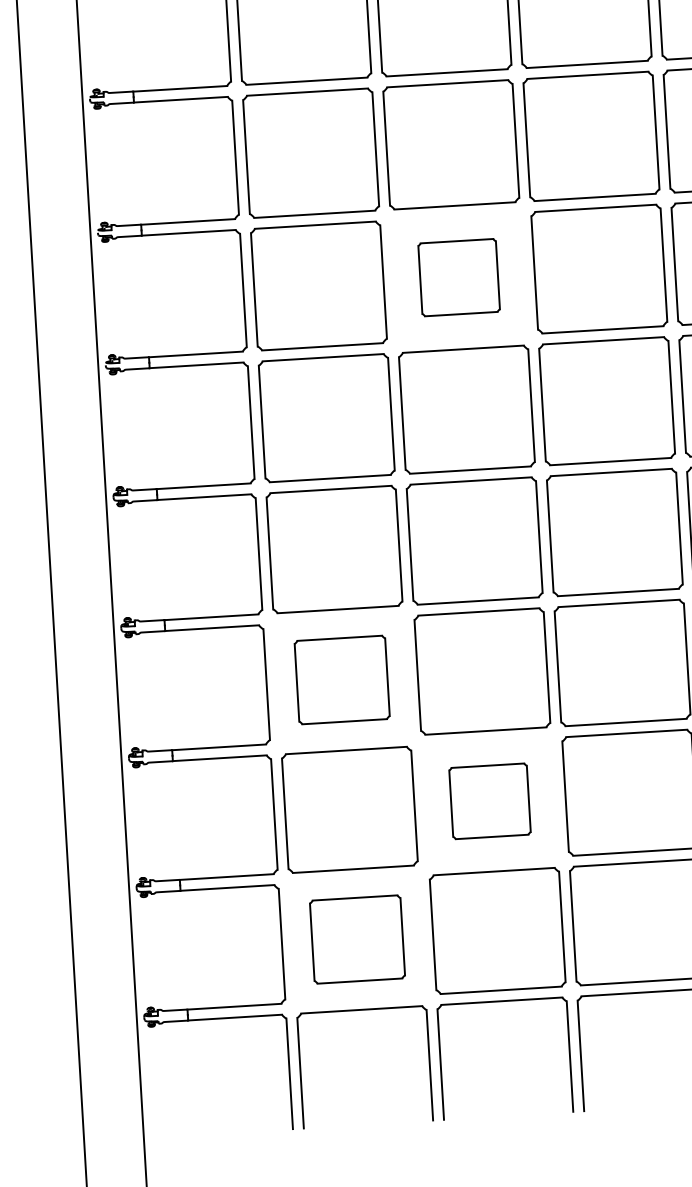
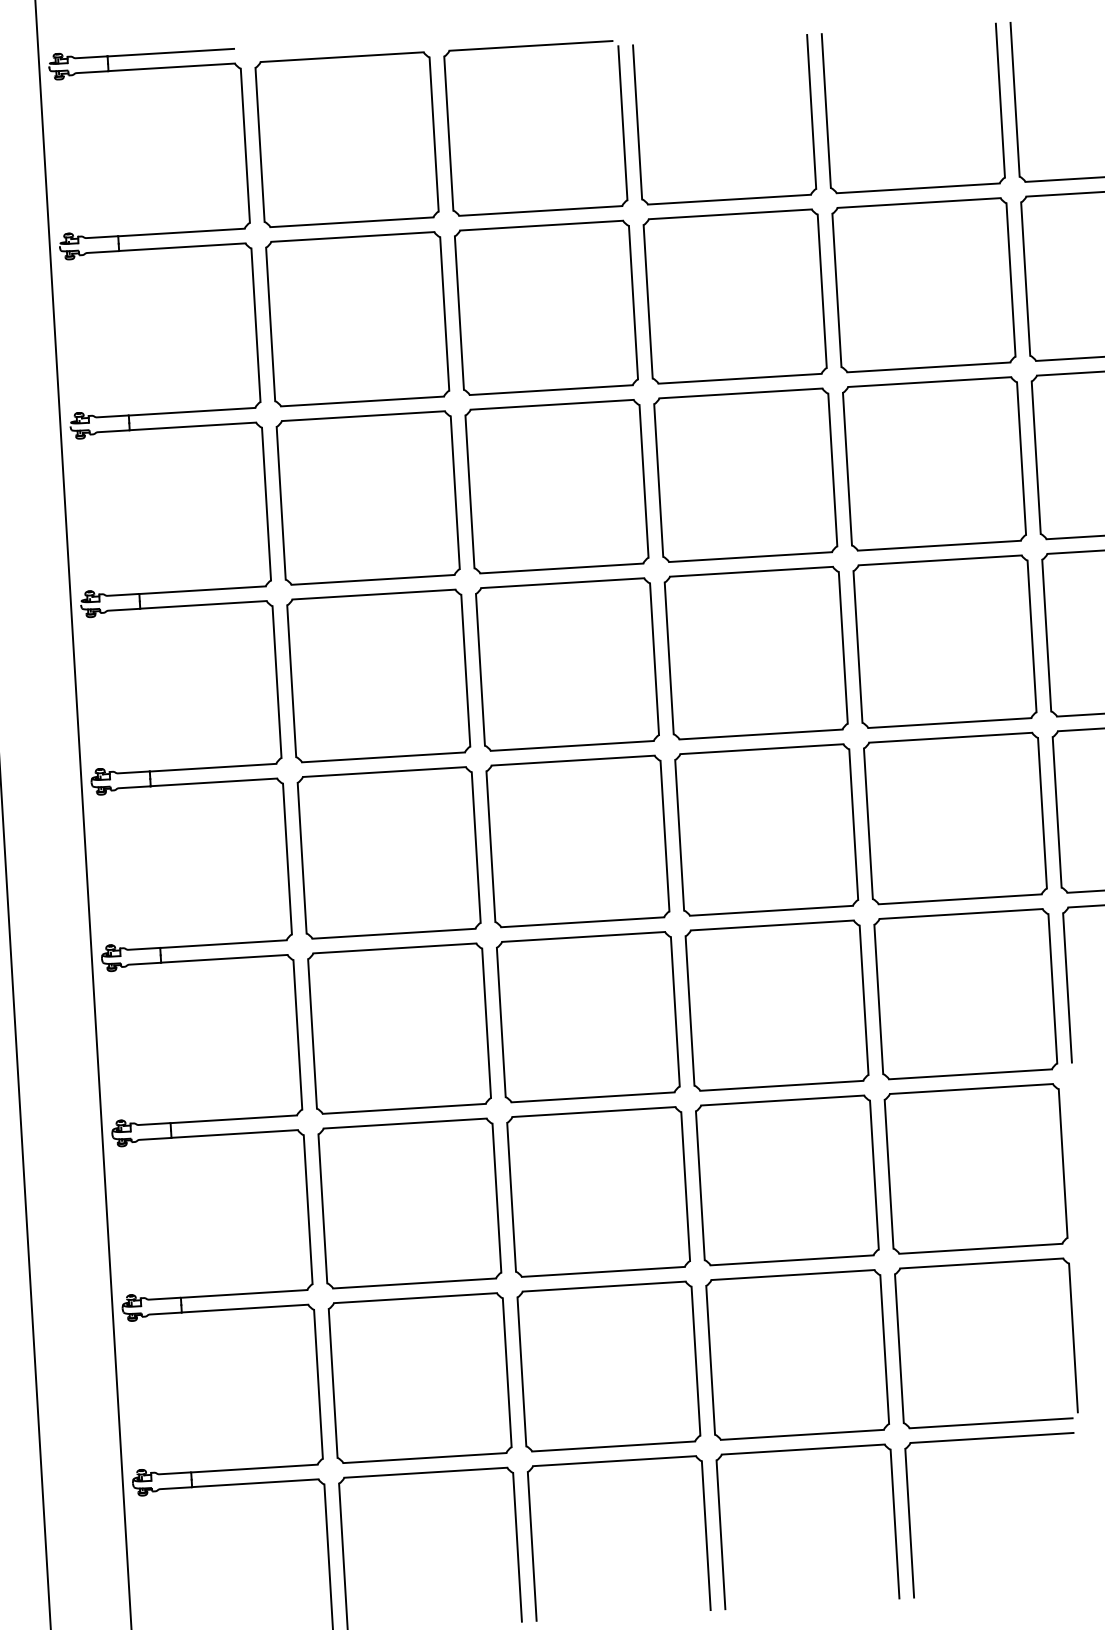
part: (458, 277) -> (556, 486), size x1.67
part: (342, 679) -> (399, 1028), size x1.43
part: (489, 800) -> (598, 1191), size x1.67
part: (357, 939) -> (419, 1377), size x1.43

